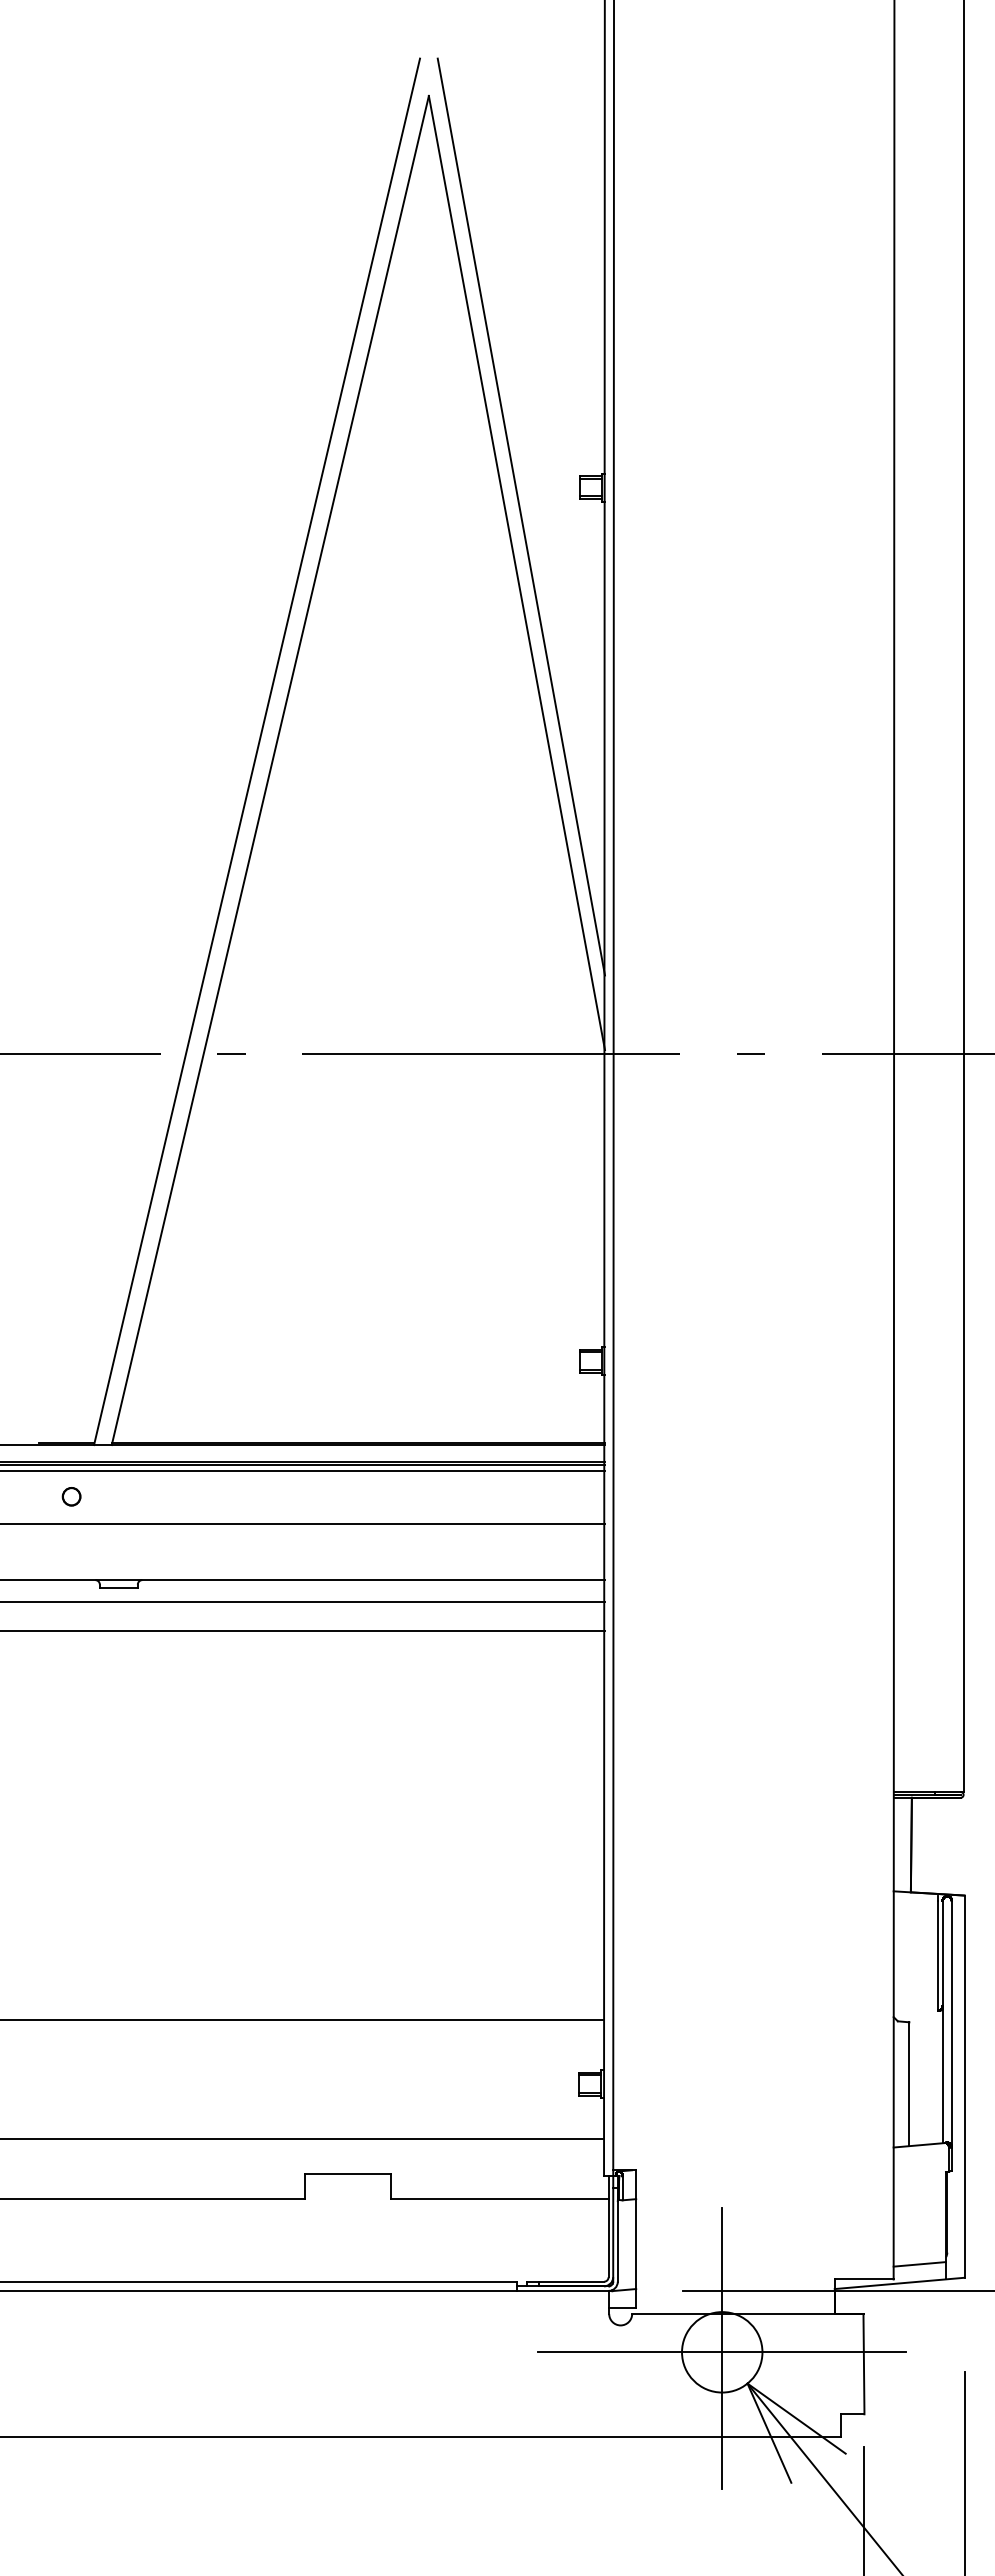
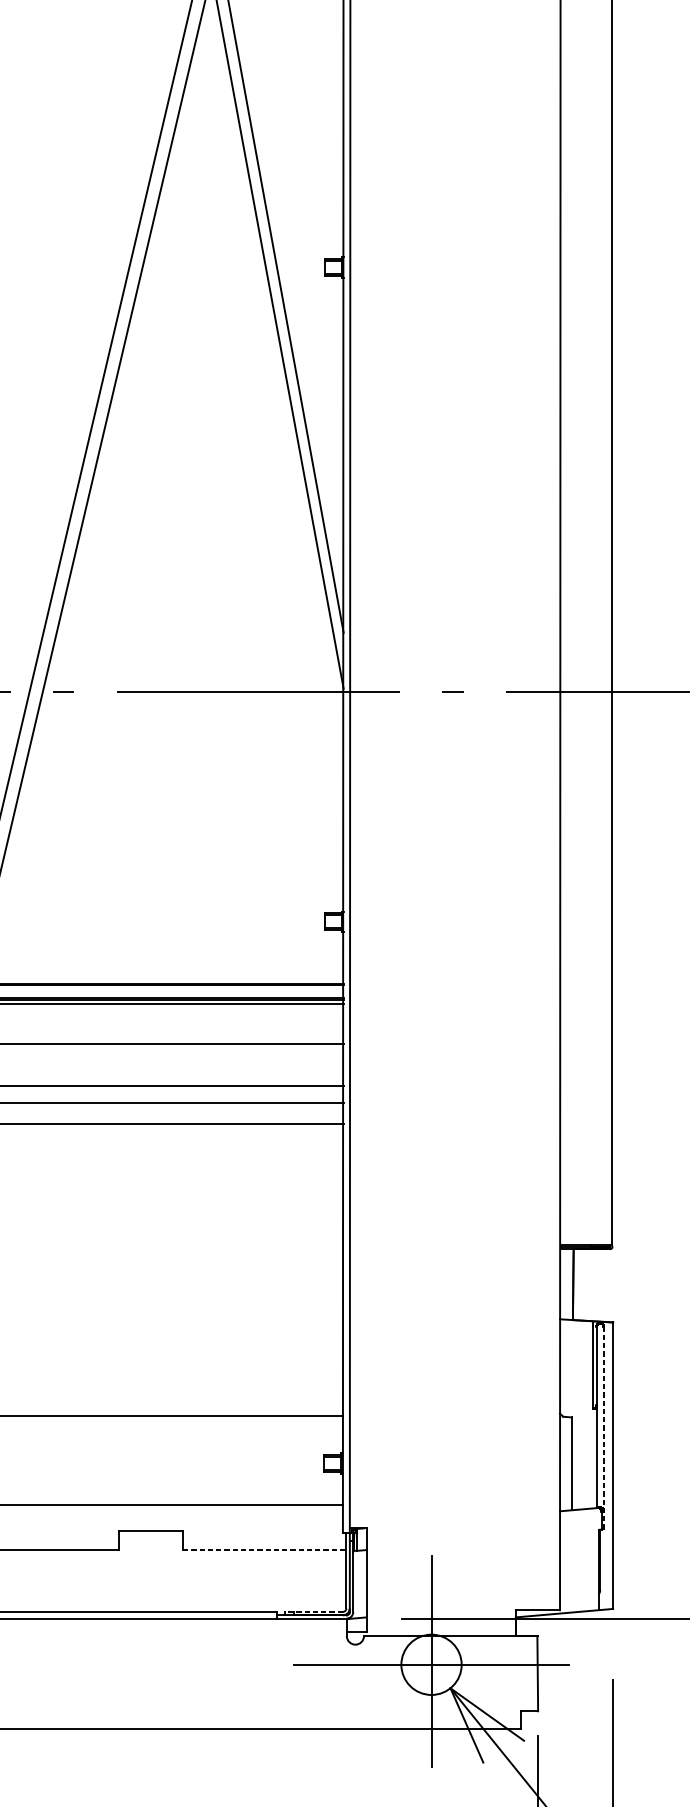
line: (951, 2036) -> (603, 1428), solid -> dashed
line: (499, 2199) -> (264, 1550), solid -> dashed
line: (919, 2264) -> (579, 1598), removed
line: (565, 2281) -> (314, 1611), solid -> dashed

